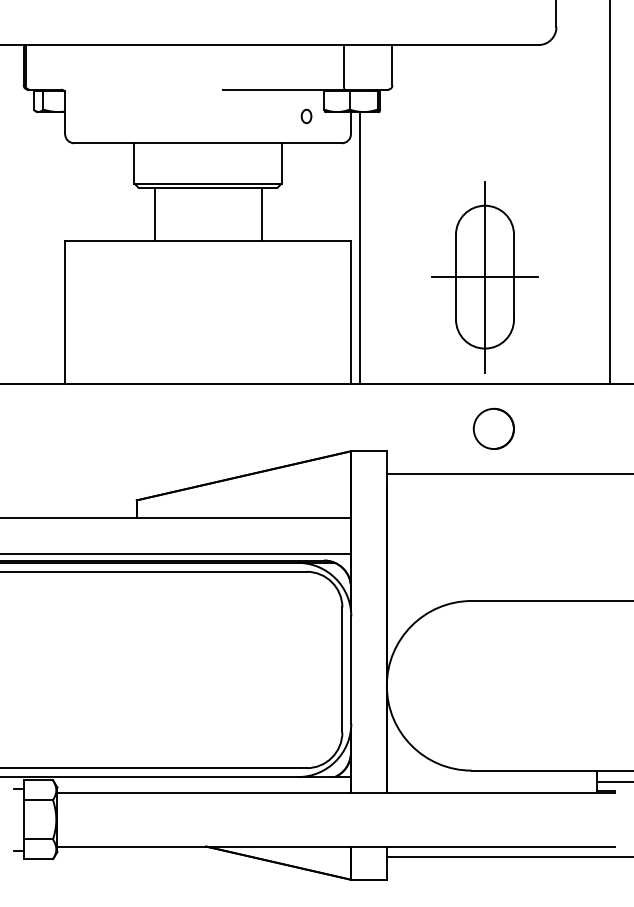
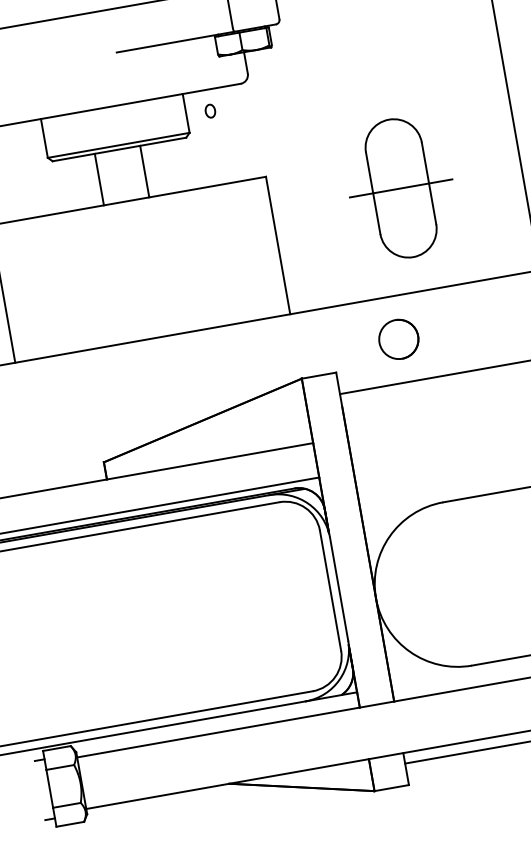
part: (306, 115) -> (210, 110), moved
line: (154, 214) -> (99, 179), moved
line: (261, 214) -> (144, 171), moved
line: (360, 248) -> (276, 181), removed
line: (485, 276) -> (401, 187), removed
circle: (493, 428) -> (398, 339), moved

